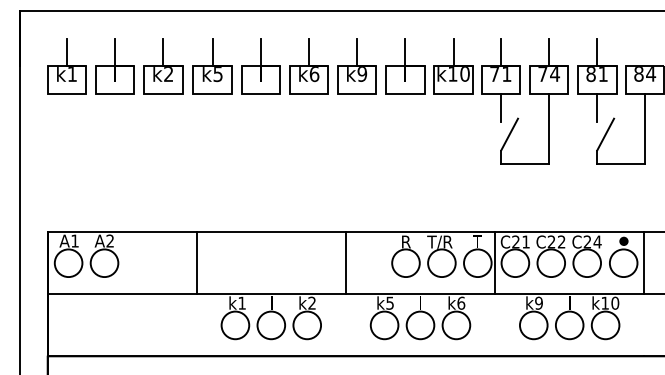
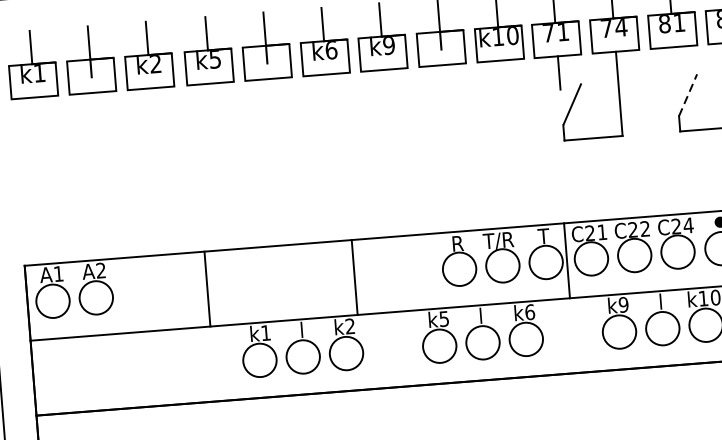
line: (596, 107) -> (674, 63), removed
line: (605, 134) -> (687, 95), solid -> dashed
line: (345, 263) -> (354, 277), moved

